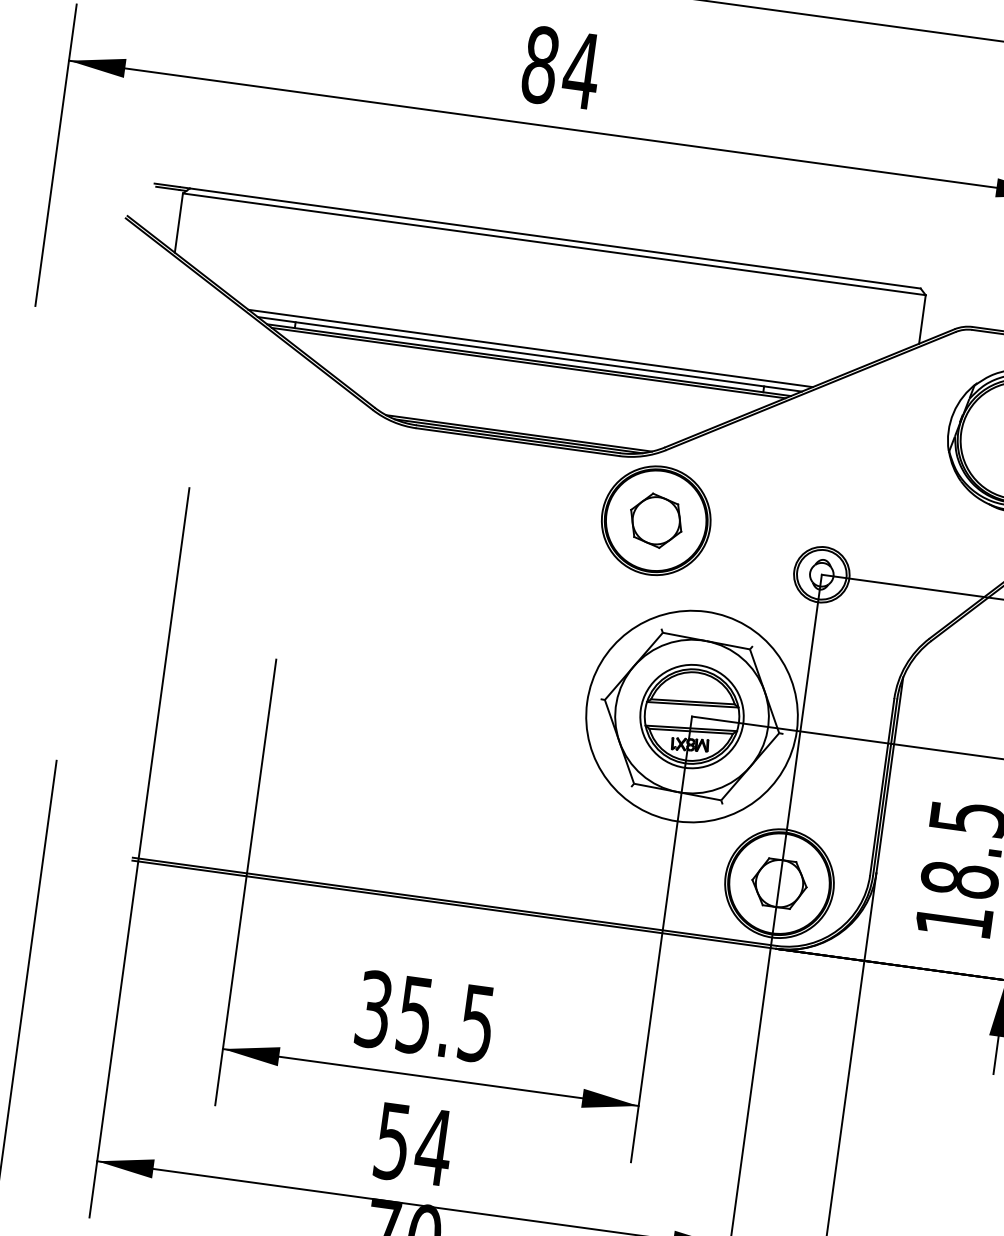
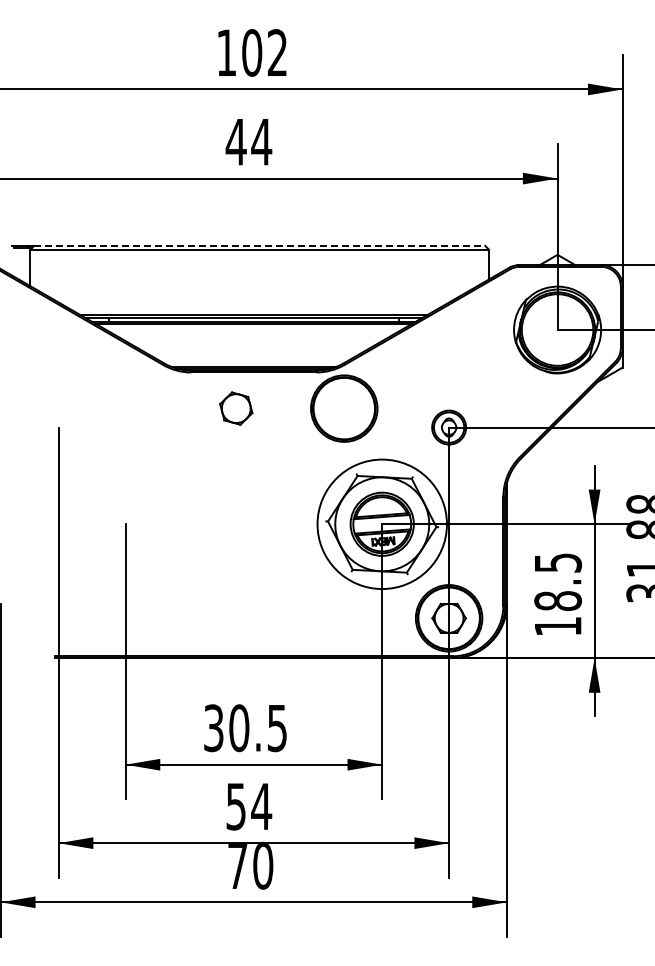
text: (539, 63) -> (235, 141), 84 -> 44
line: (555, 237) -> (259, 245), solid -> dashed
part: (656, 520) -> (236, 408), moved
text: (415, 1015) -> (239, 728), 35.5 -> 30.5

